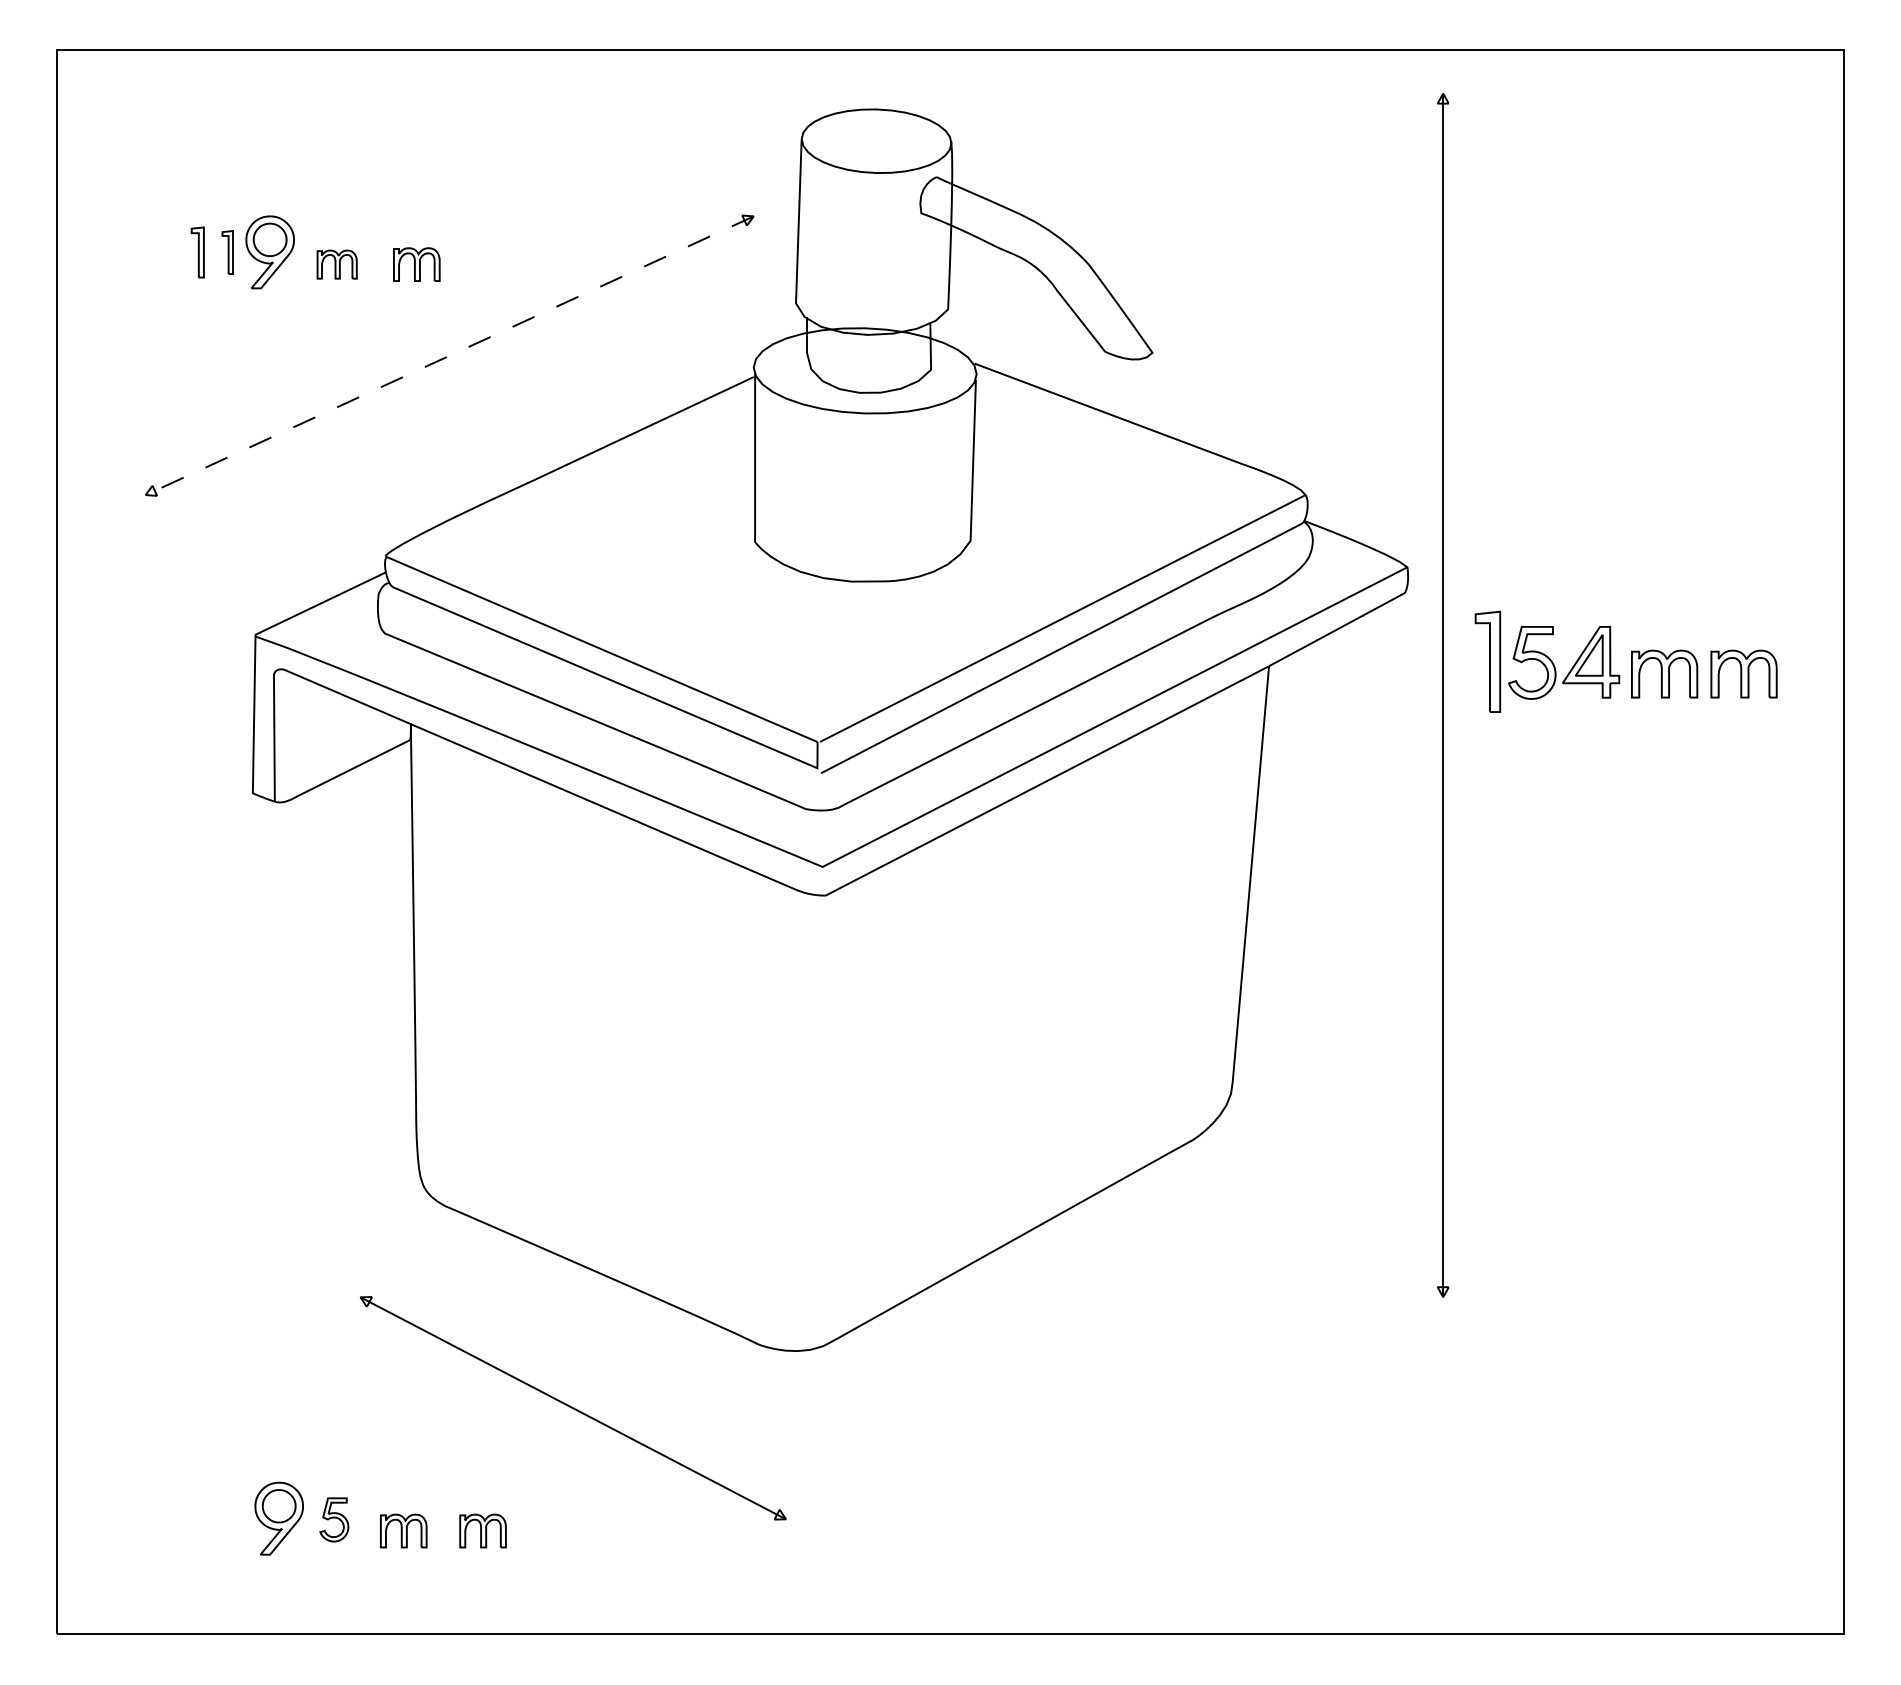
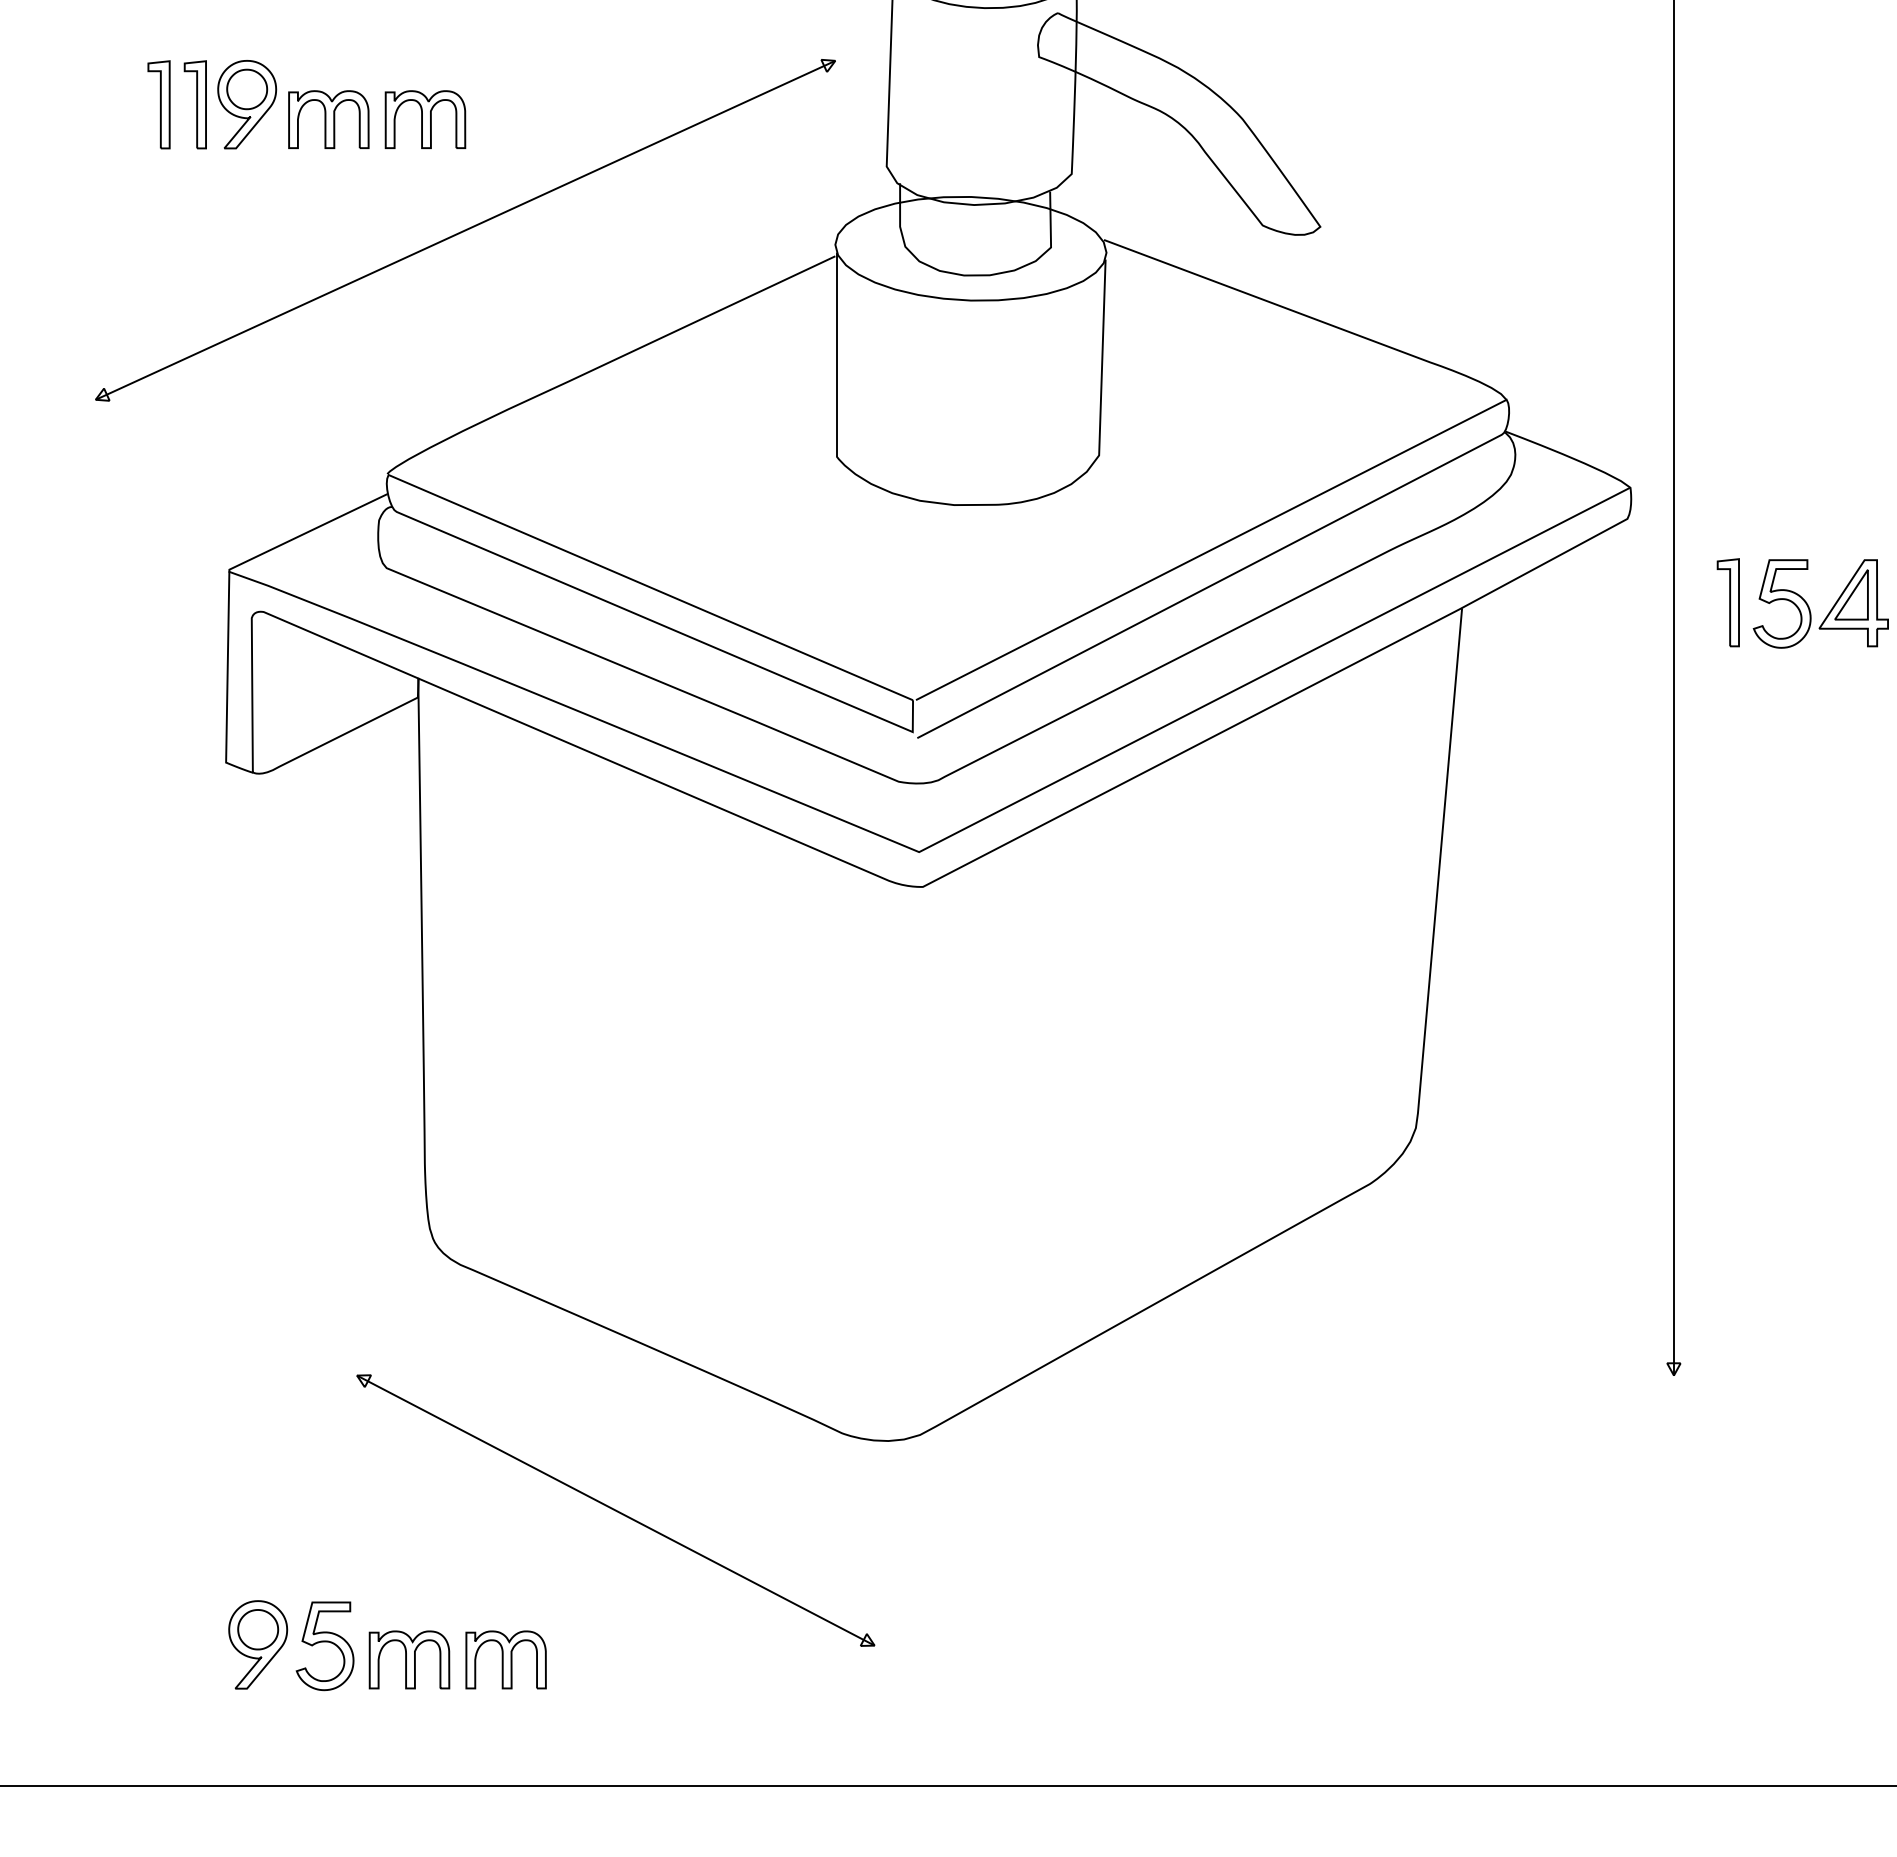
part: (197, 252) -> (158, 104), size x1.43
part: (227, 252) -> (195, 104), size x1.67
part: (336, 264) -> (327, 119), size x1.67
part: (416, 264) -> (425, 119), size x1.43
line: (449, 355) -> (465, 230), dashed -> solid
part: (1487, 661) -> (1727, 602), size x0.71
part: (334, 1519) -> (325, 1645), size x1.67
part: (403, 1530) -> (409, 1659), size x1.43
part: (482, 1530) -> (505, 1659), size x1.43

